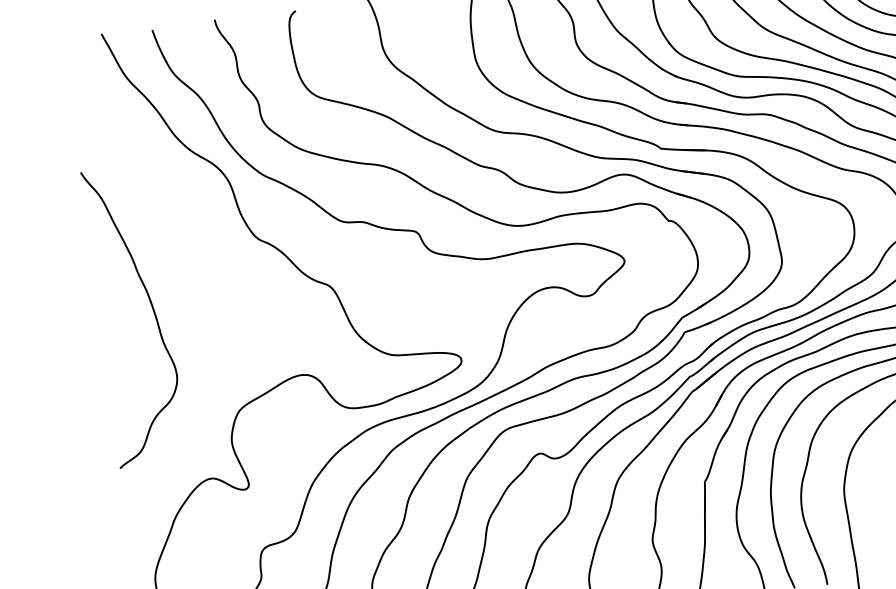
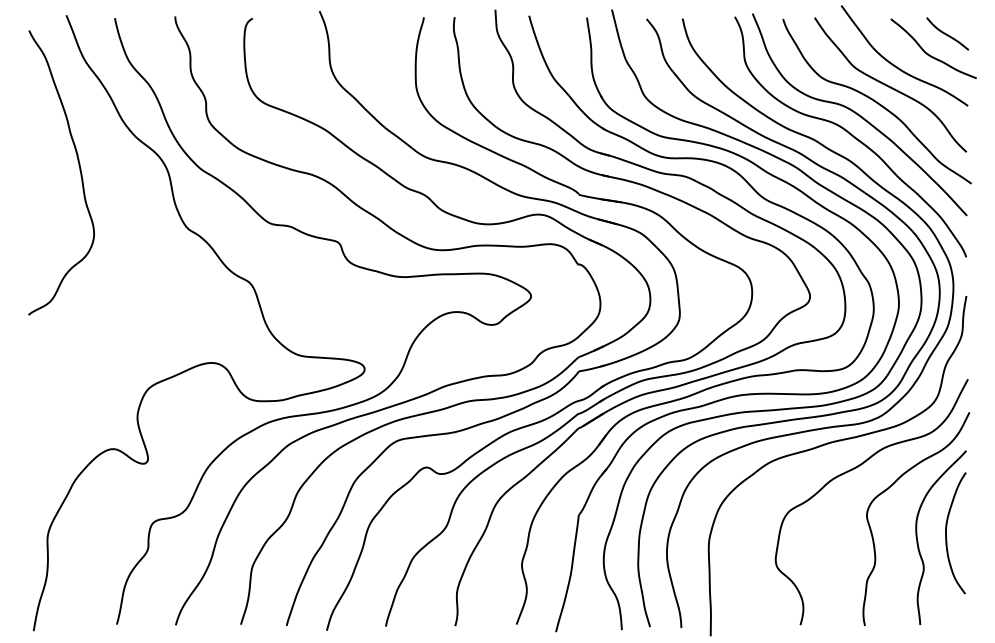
curve: (152, 312) -> (79, 171), moved

